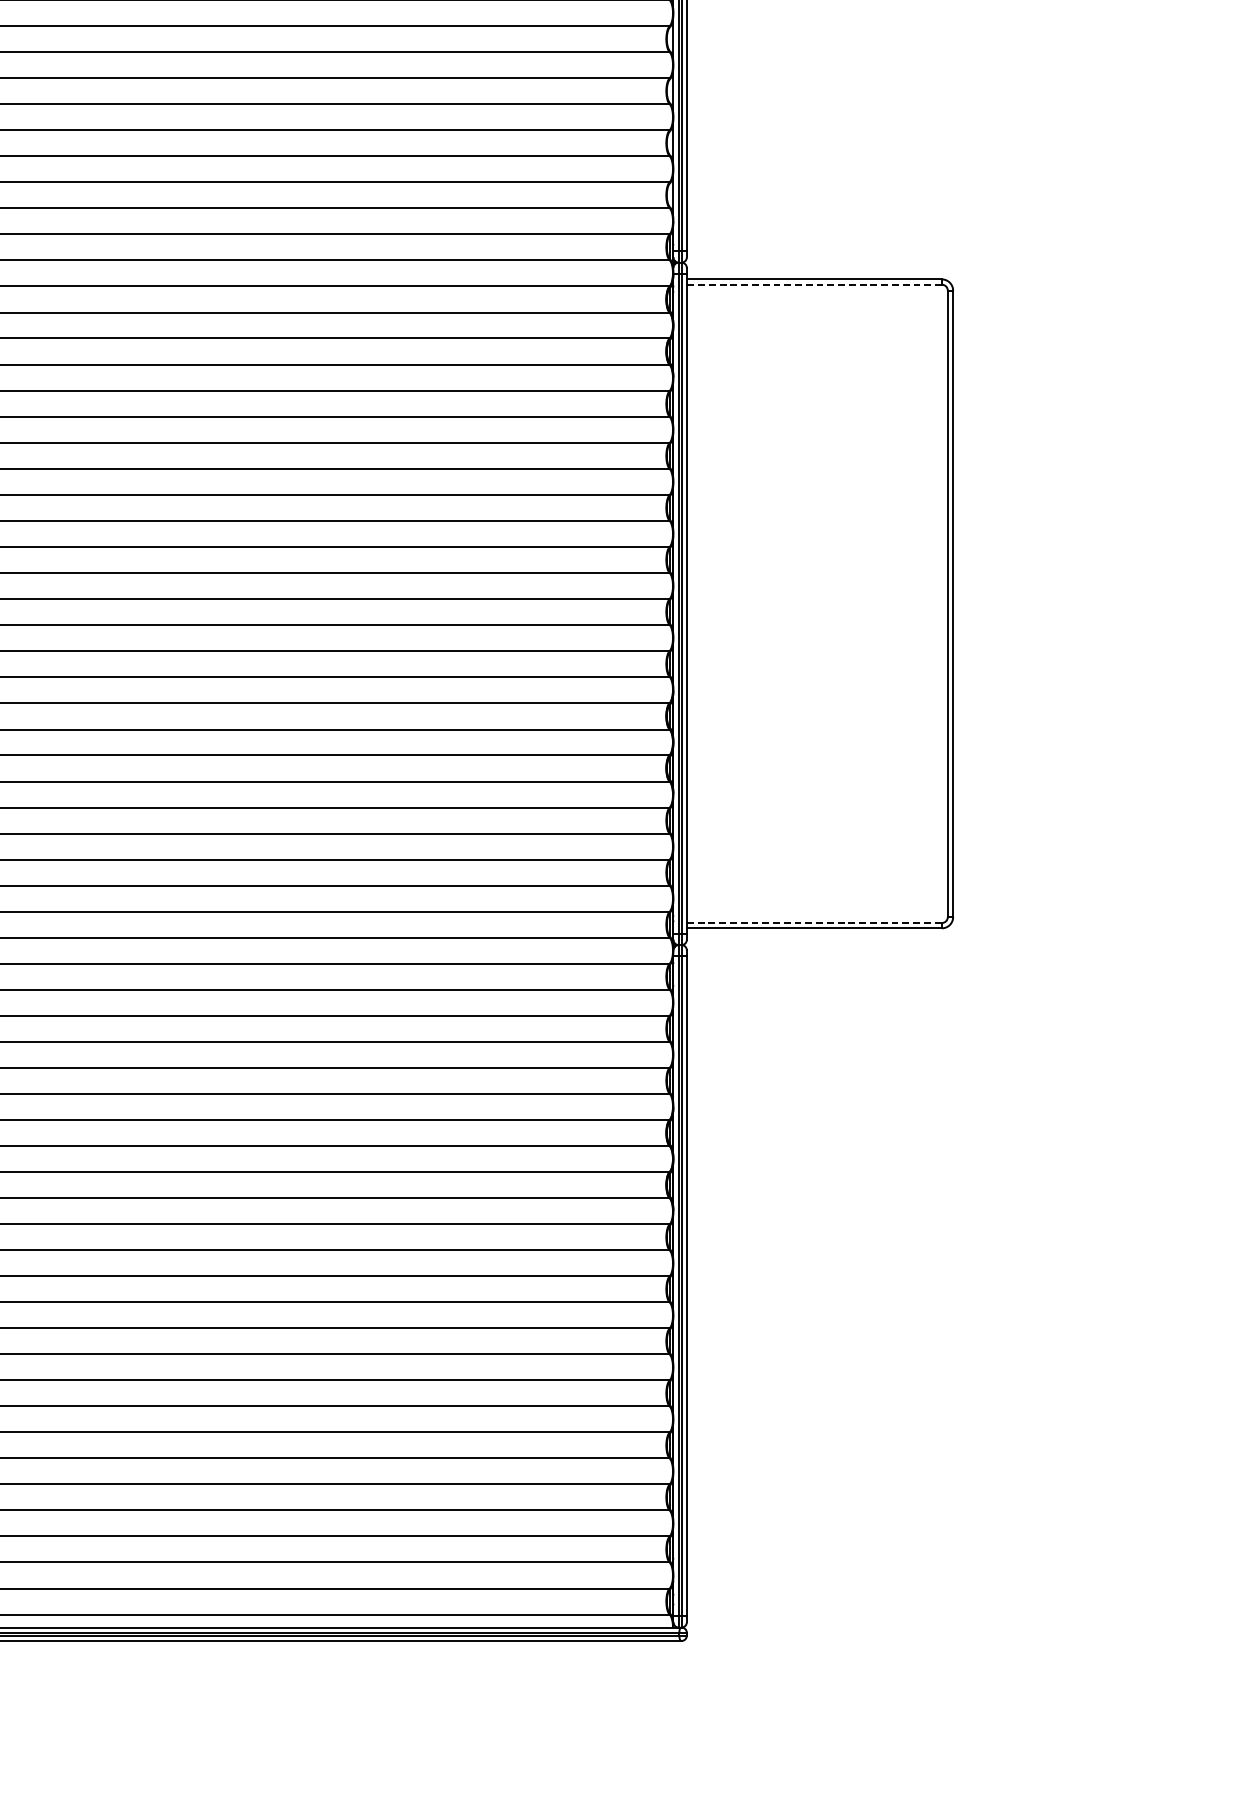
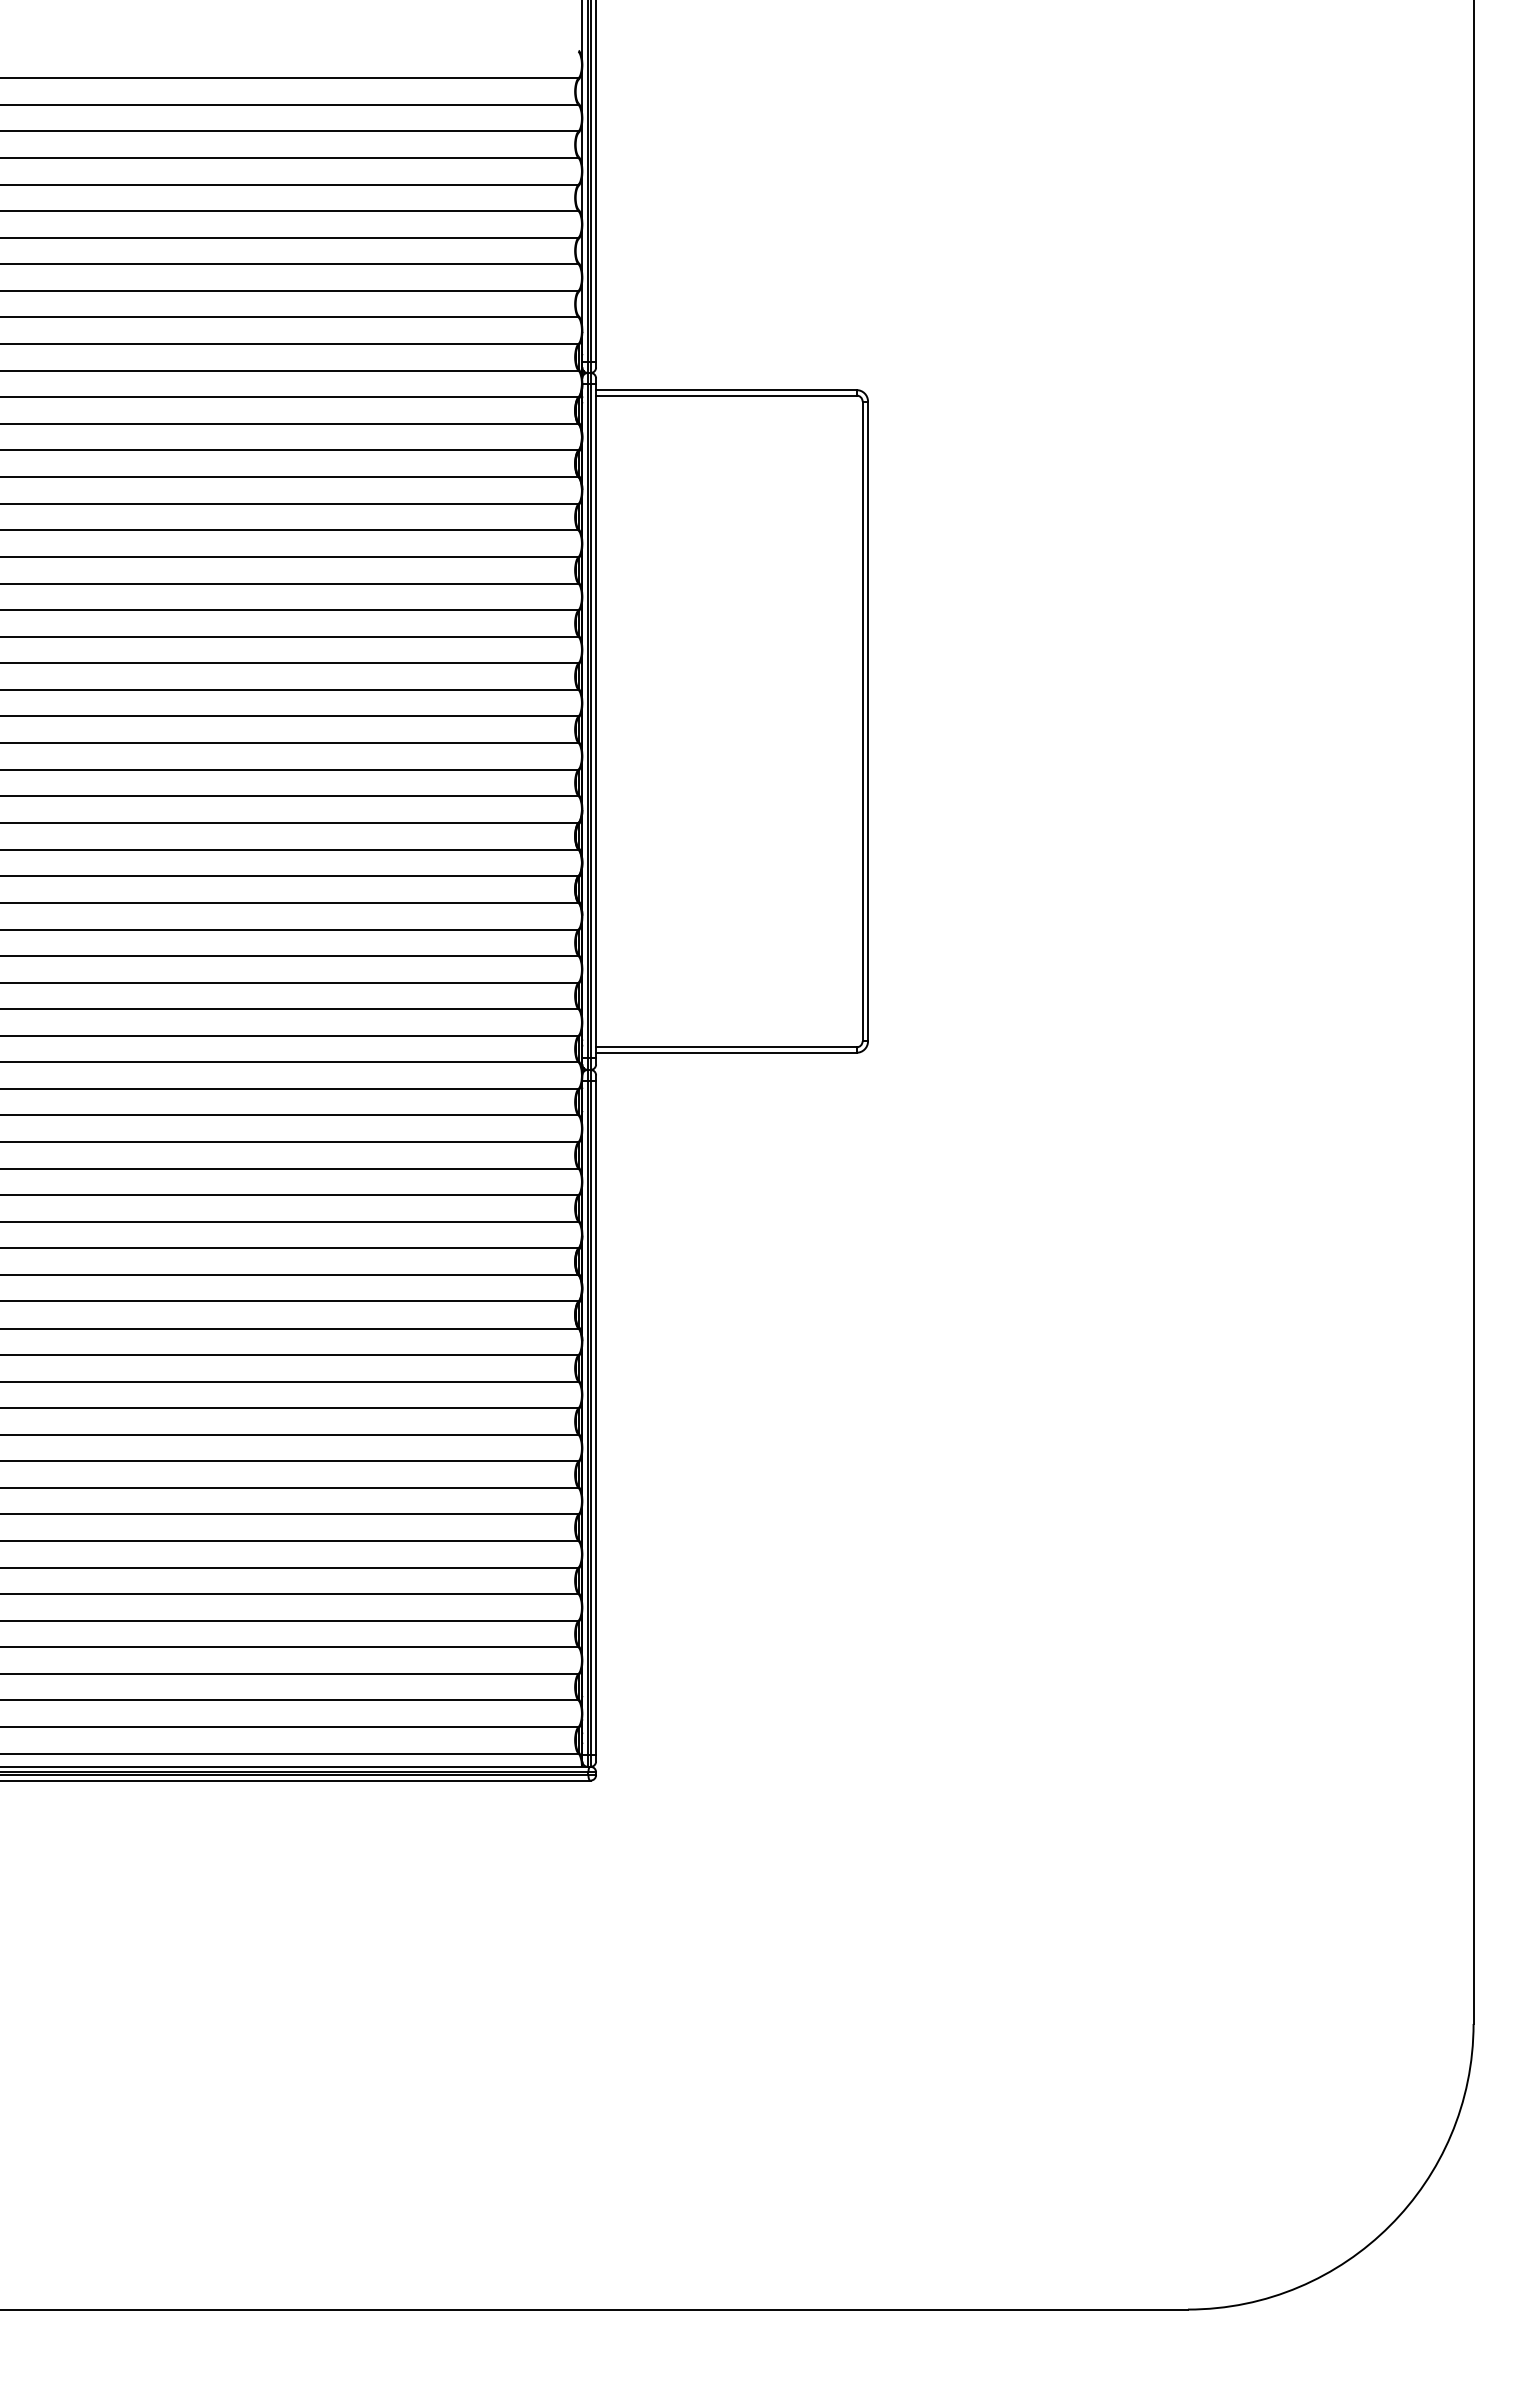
line: (813, 284) -> (725, 395), dashed -> solid
line: (814, 923) -> (726, 1047), dashed -> solid

